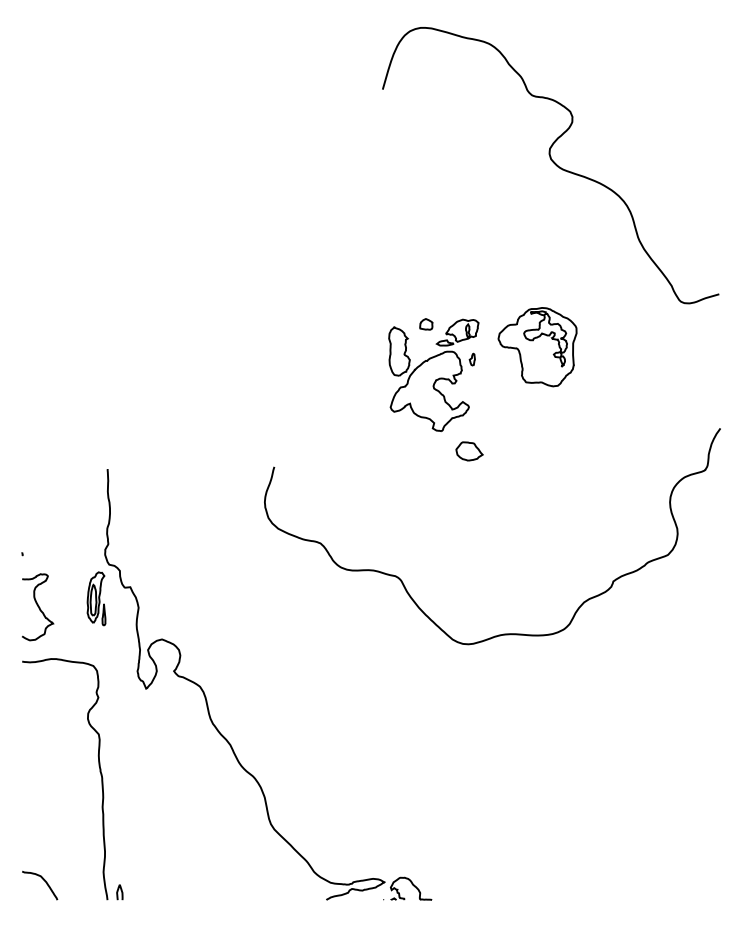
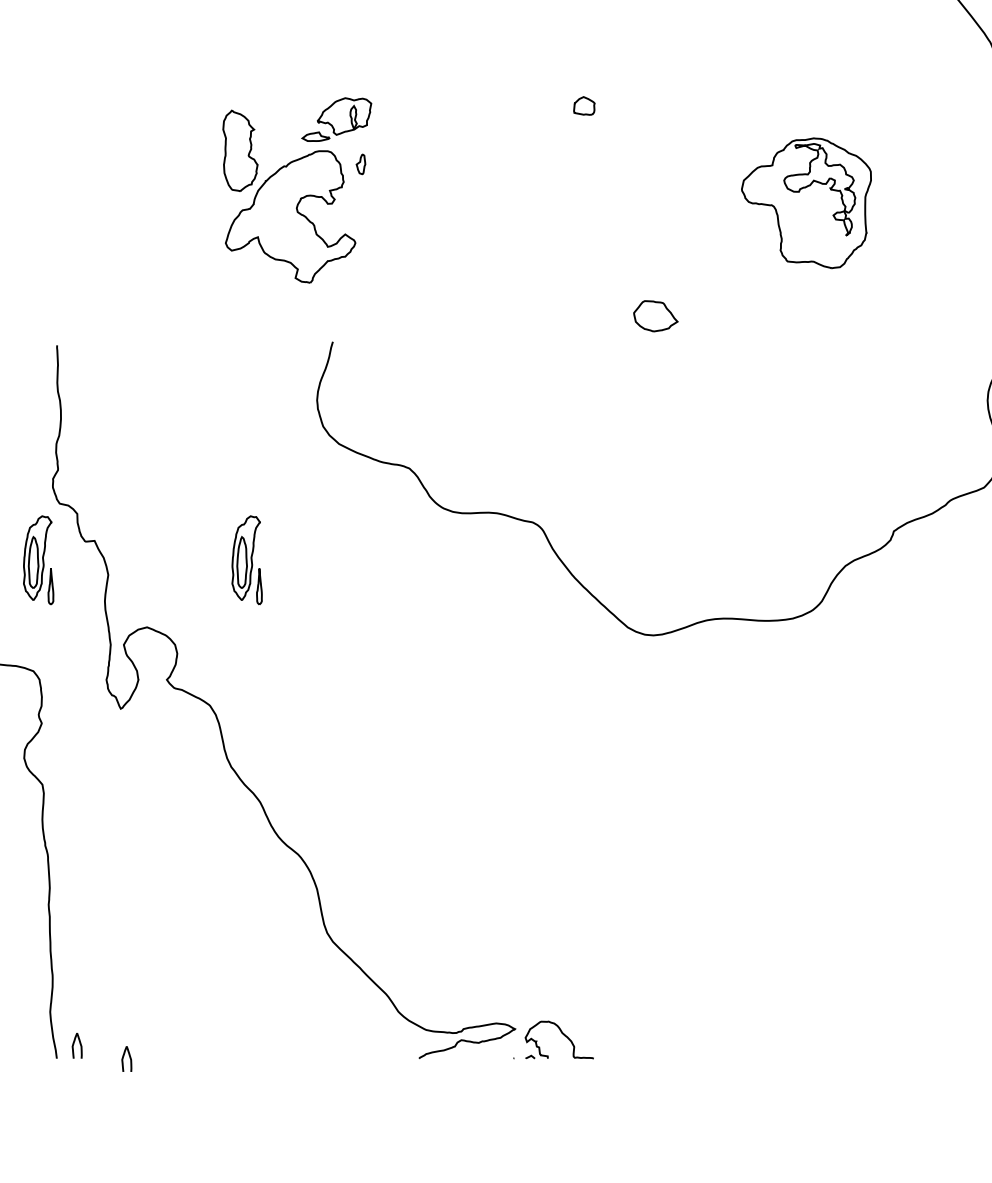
part: (537, 347) -> (806, 203), moved
part: (433, 375) -> (296, 190), moved
part: (222, 598) -> (247, 559), added
curve: (148, 900) -> (124, 1059), added

